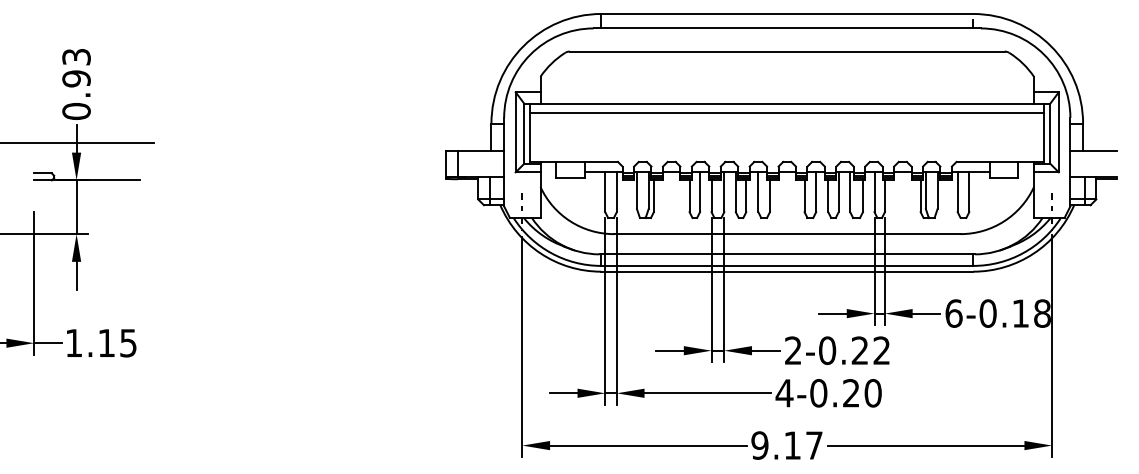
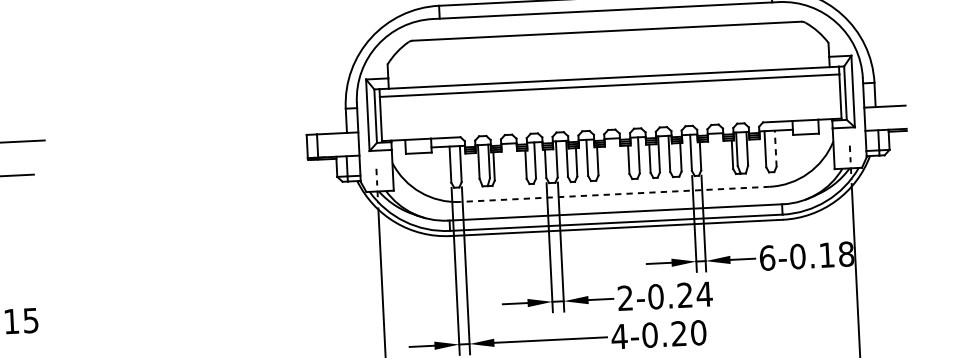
line: (969, 191) -> (775, 148), solid -> dashed
line: (786, 234) -> (614, 194), solid -> dashed
text: (881, 350) -> (704, 294), 2-0.22 -> 2-0.24

